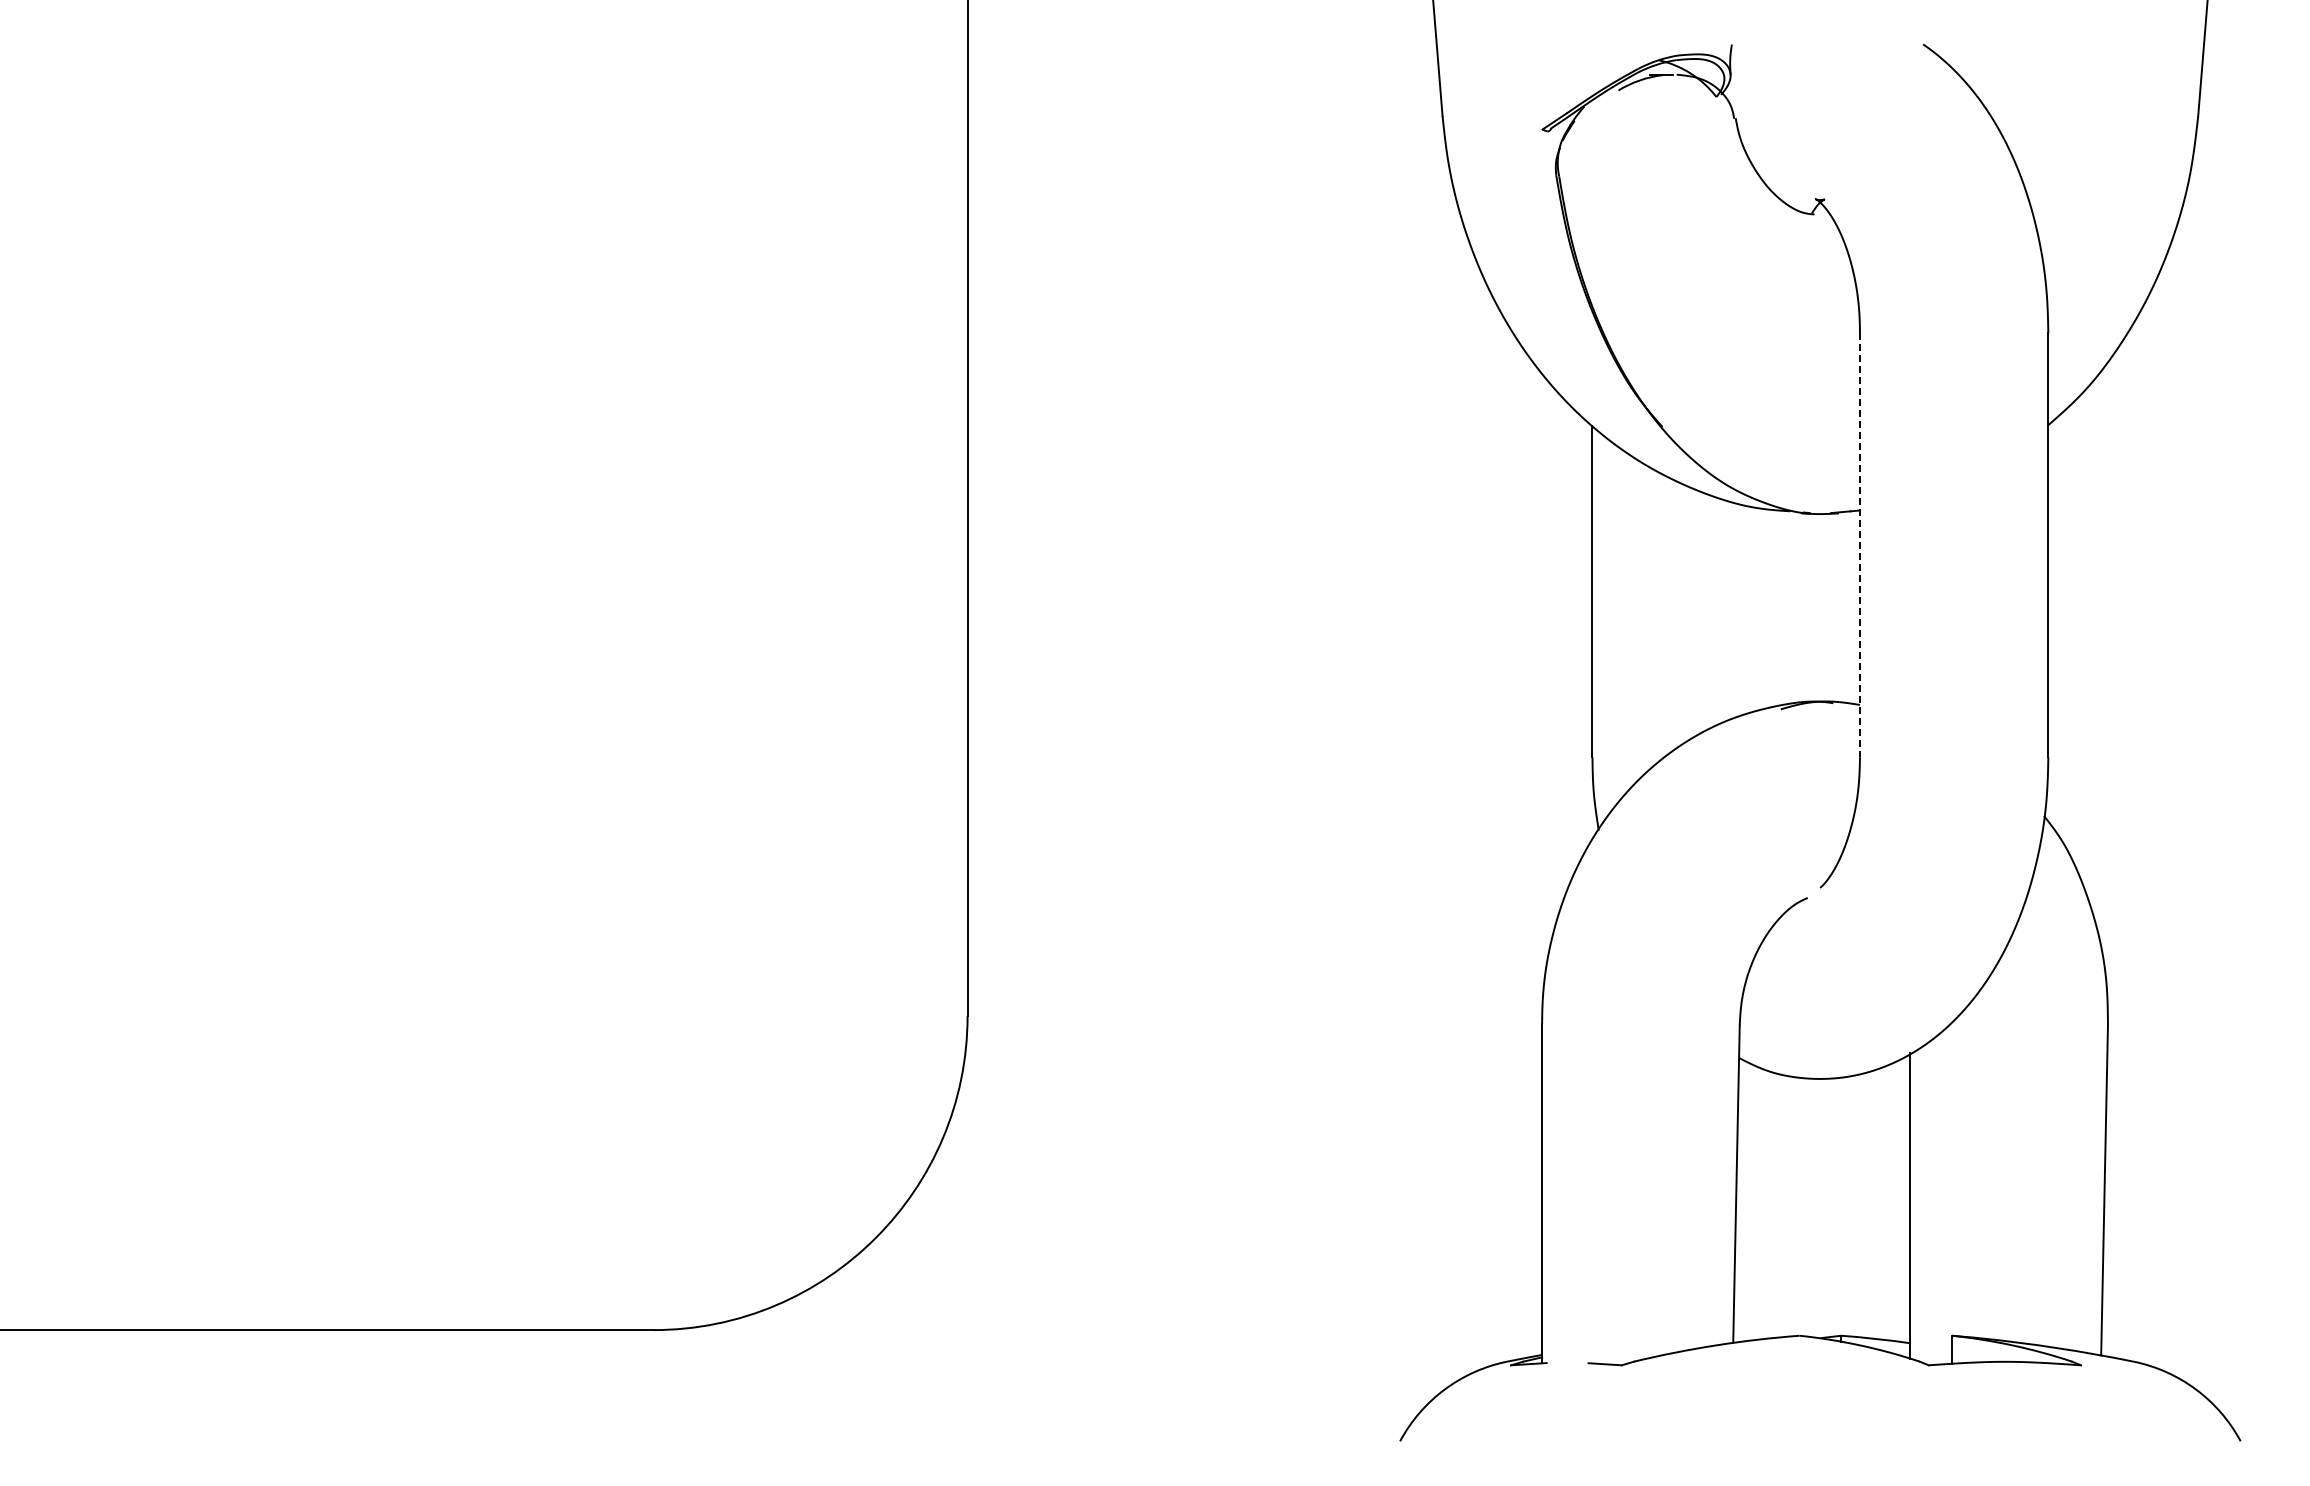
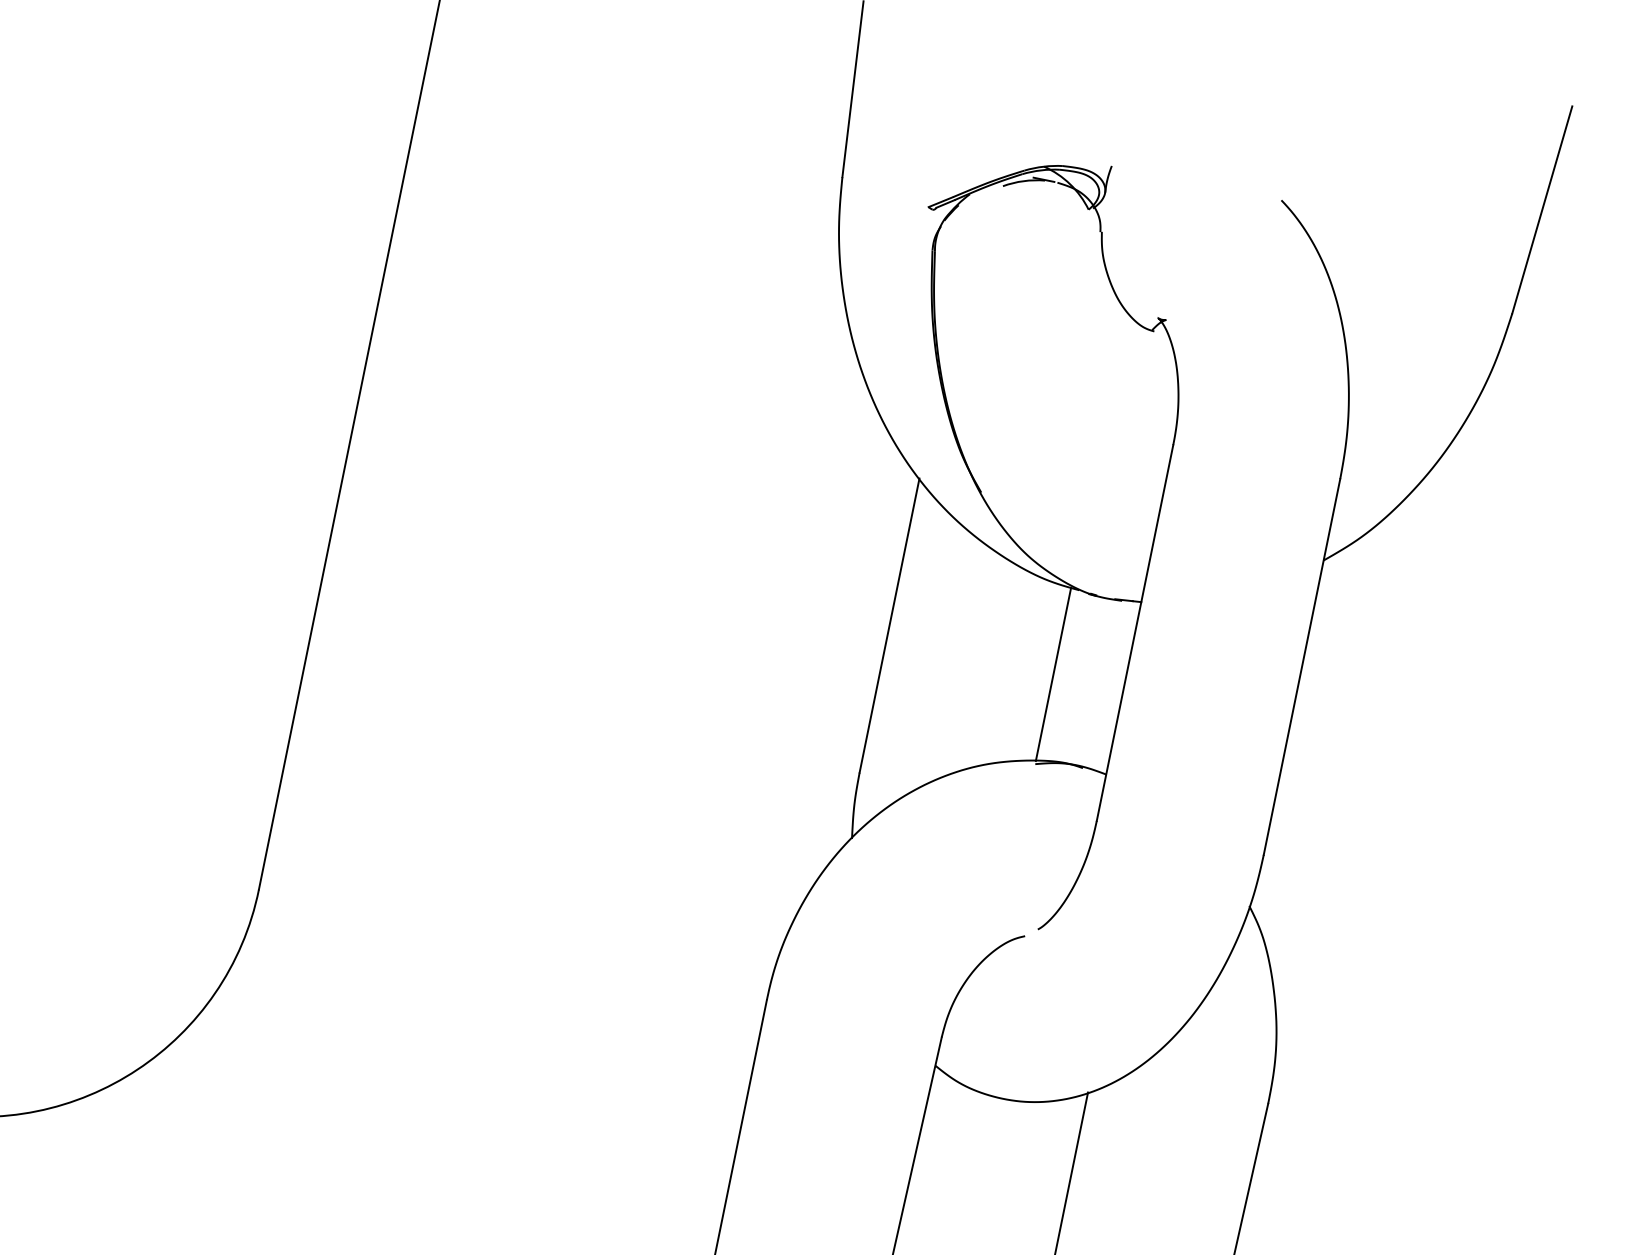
line: (1859, 545) -> (1134, 633), dashed -> solid
line: (1780, 607) -> (1053, 673), added

